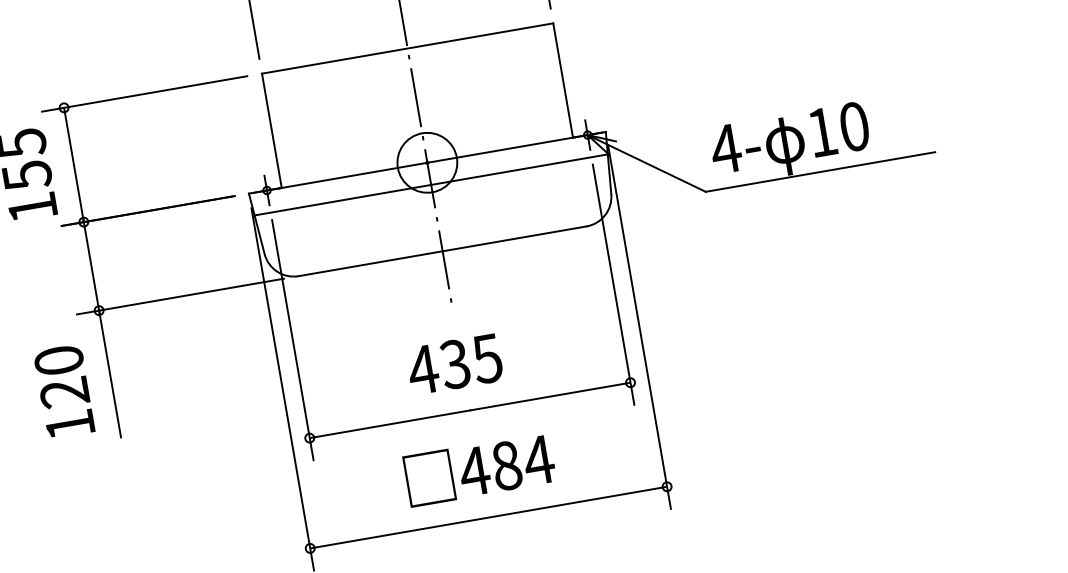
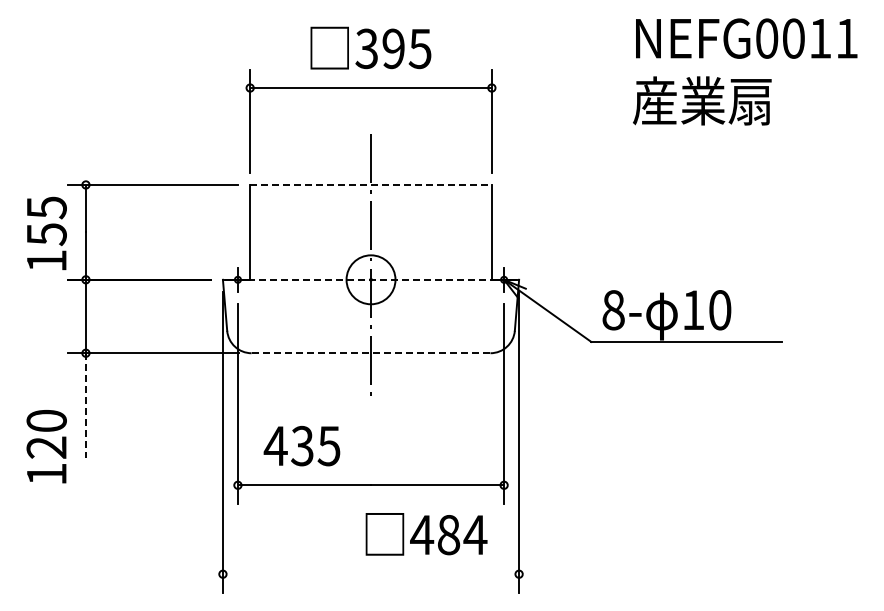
line: (408, 47) -> (371, 184), solid -> dashed
text: (725, 149) -> (613, 310), 4- -> 8-
line: (427, 162) -> (371, 279), solid -> dashed
line: (430, 185) -> (370, 298), removed
line: (443, 251) -> (371, 353), solid -> dashed
text: (453, 363) -> (301, 445), moved
line: (109, 373) -> (85, 405), solid -> dashed
text: (64, 391) -> (46, 446), moved
text: (479, 469) -> (426, 534), moved
line: (488, 518) -> (370, 574), removed

